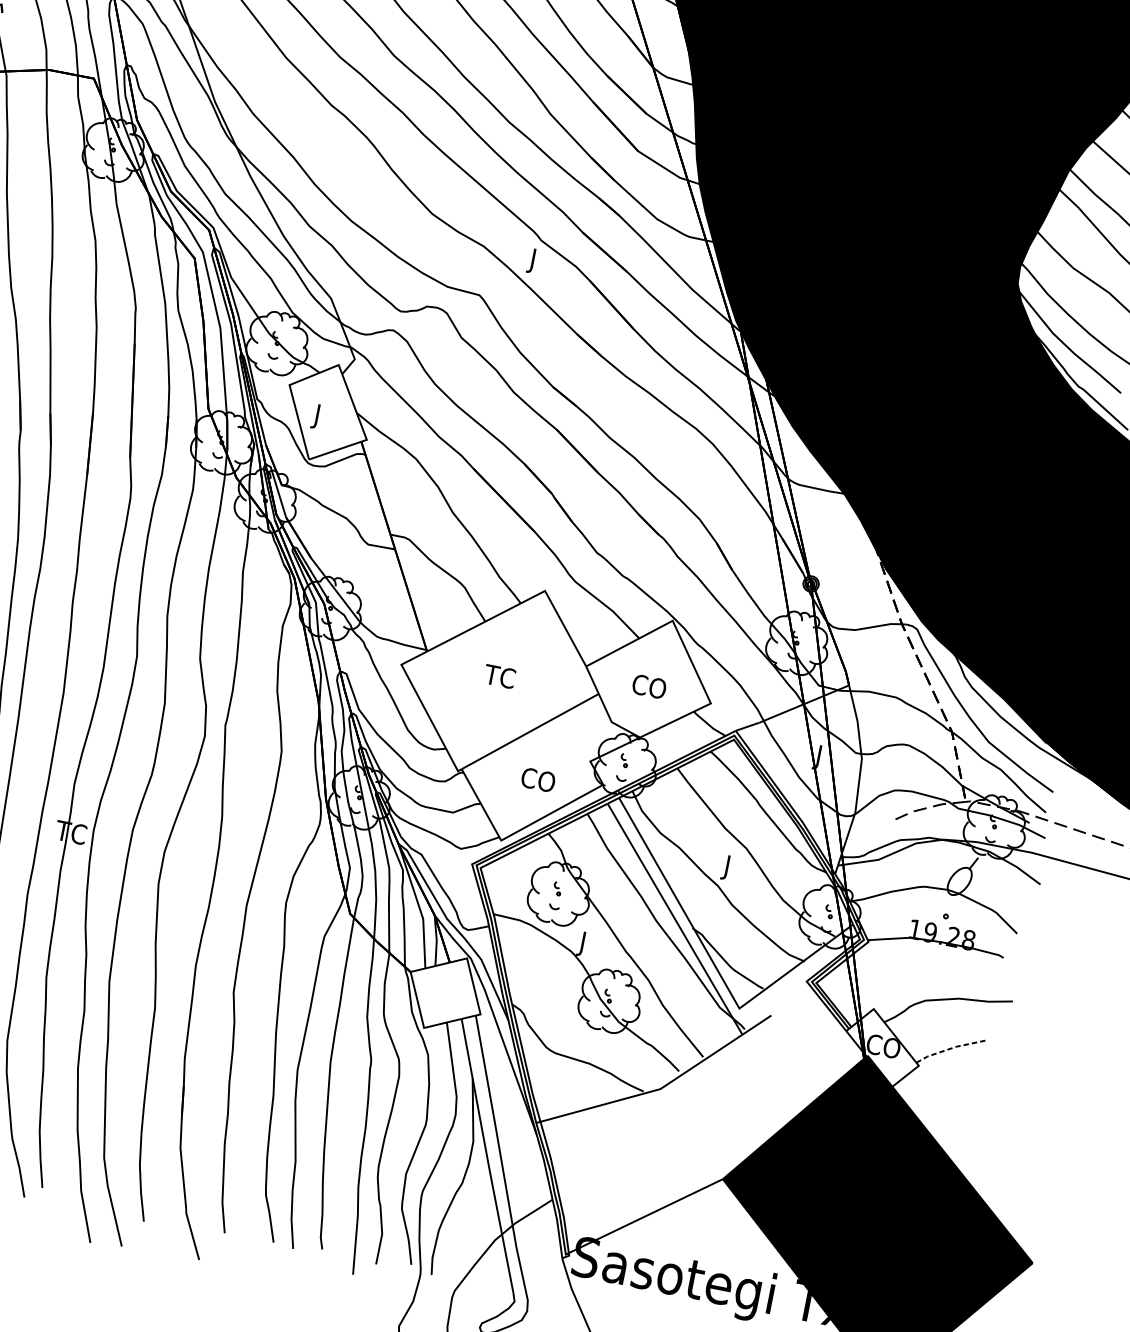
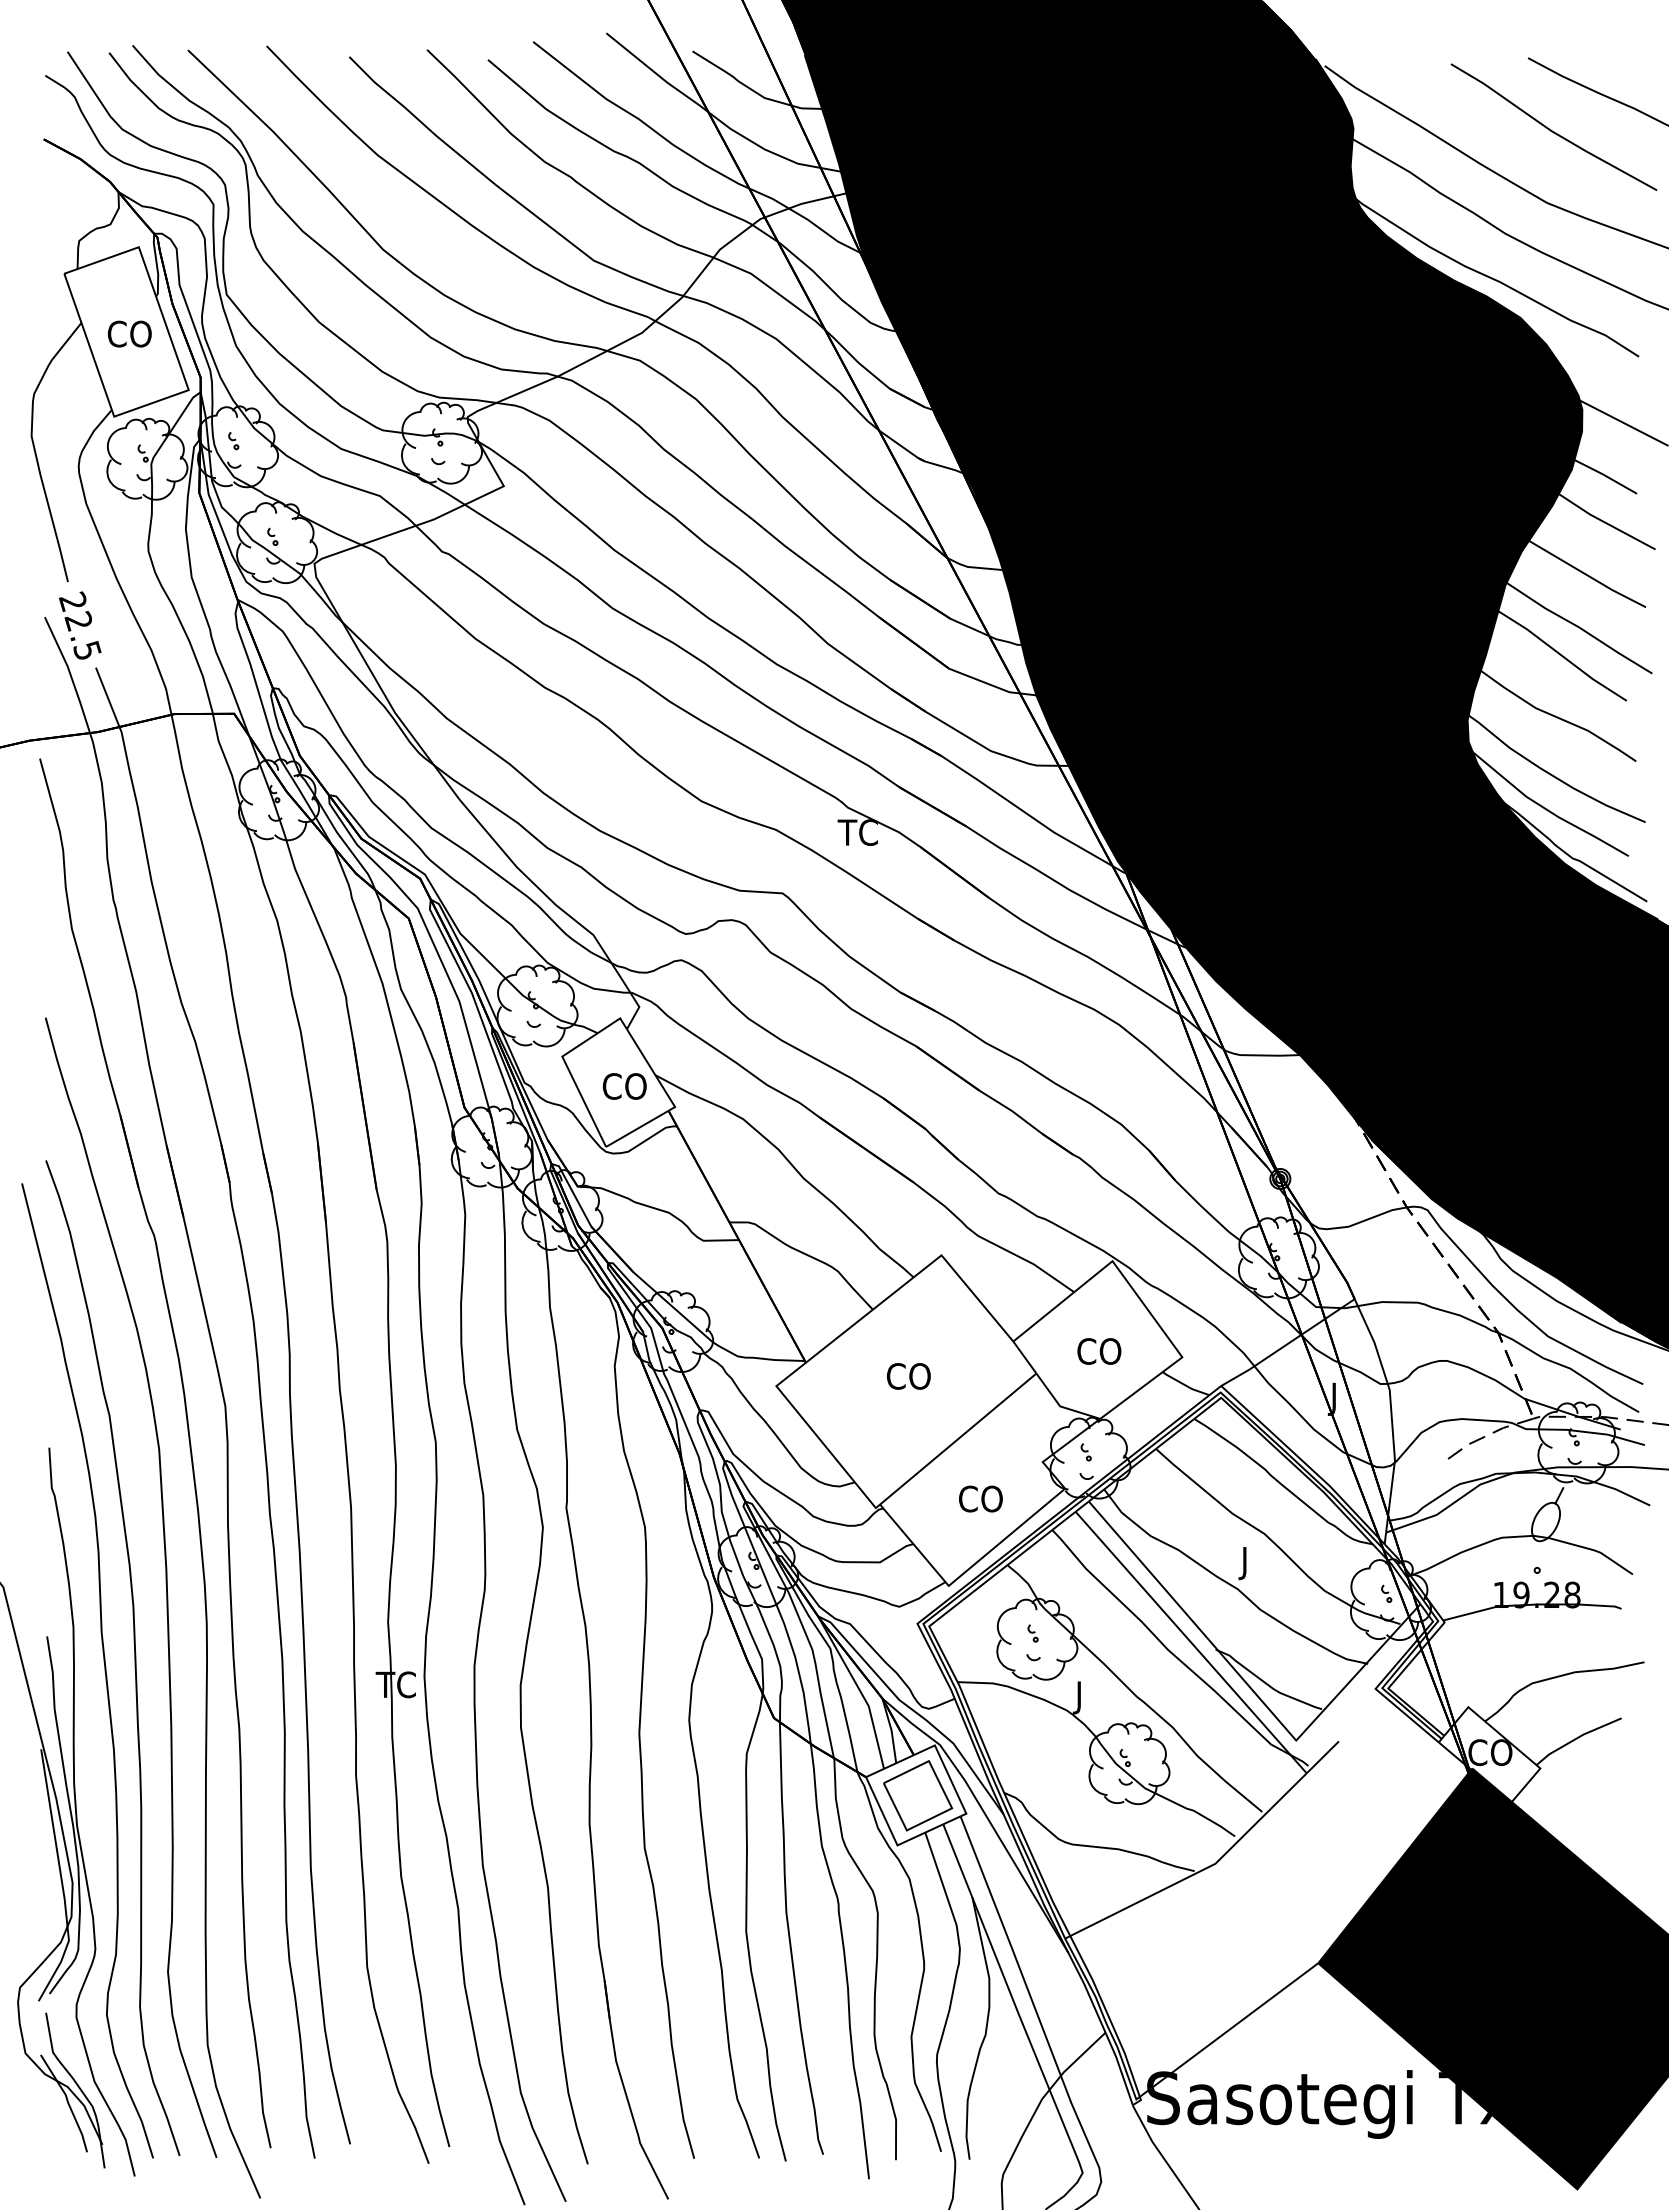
text: (543, 262) -> (856, 835), J -> TC
text: (329, 418) -> (622, 1089), J -> CO
text: (501, 676) -> (907, 1376), TC -> CO
part: (447, 993) -> (918, 1795), added
line: (951, 1048) -> (1577, 1738), dashed -> solid

